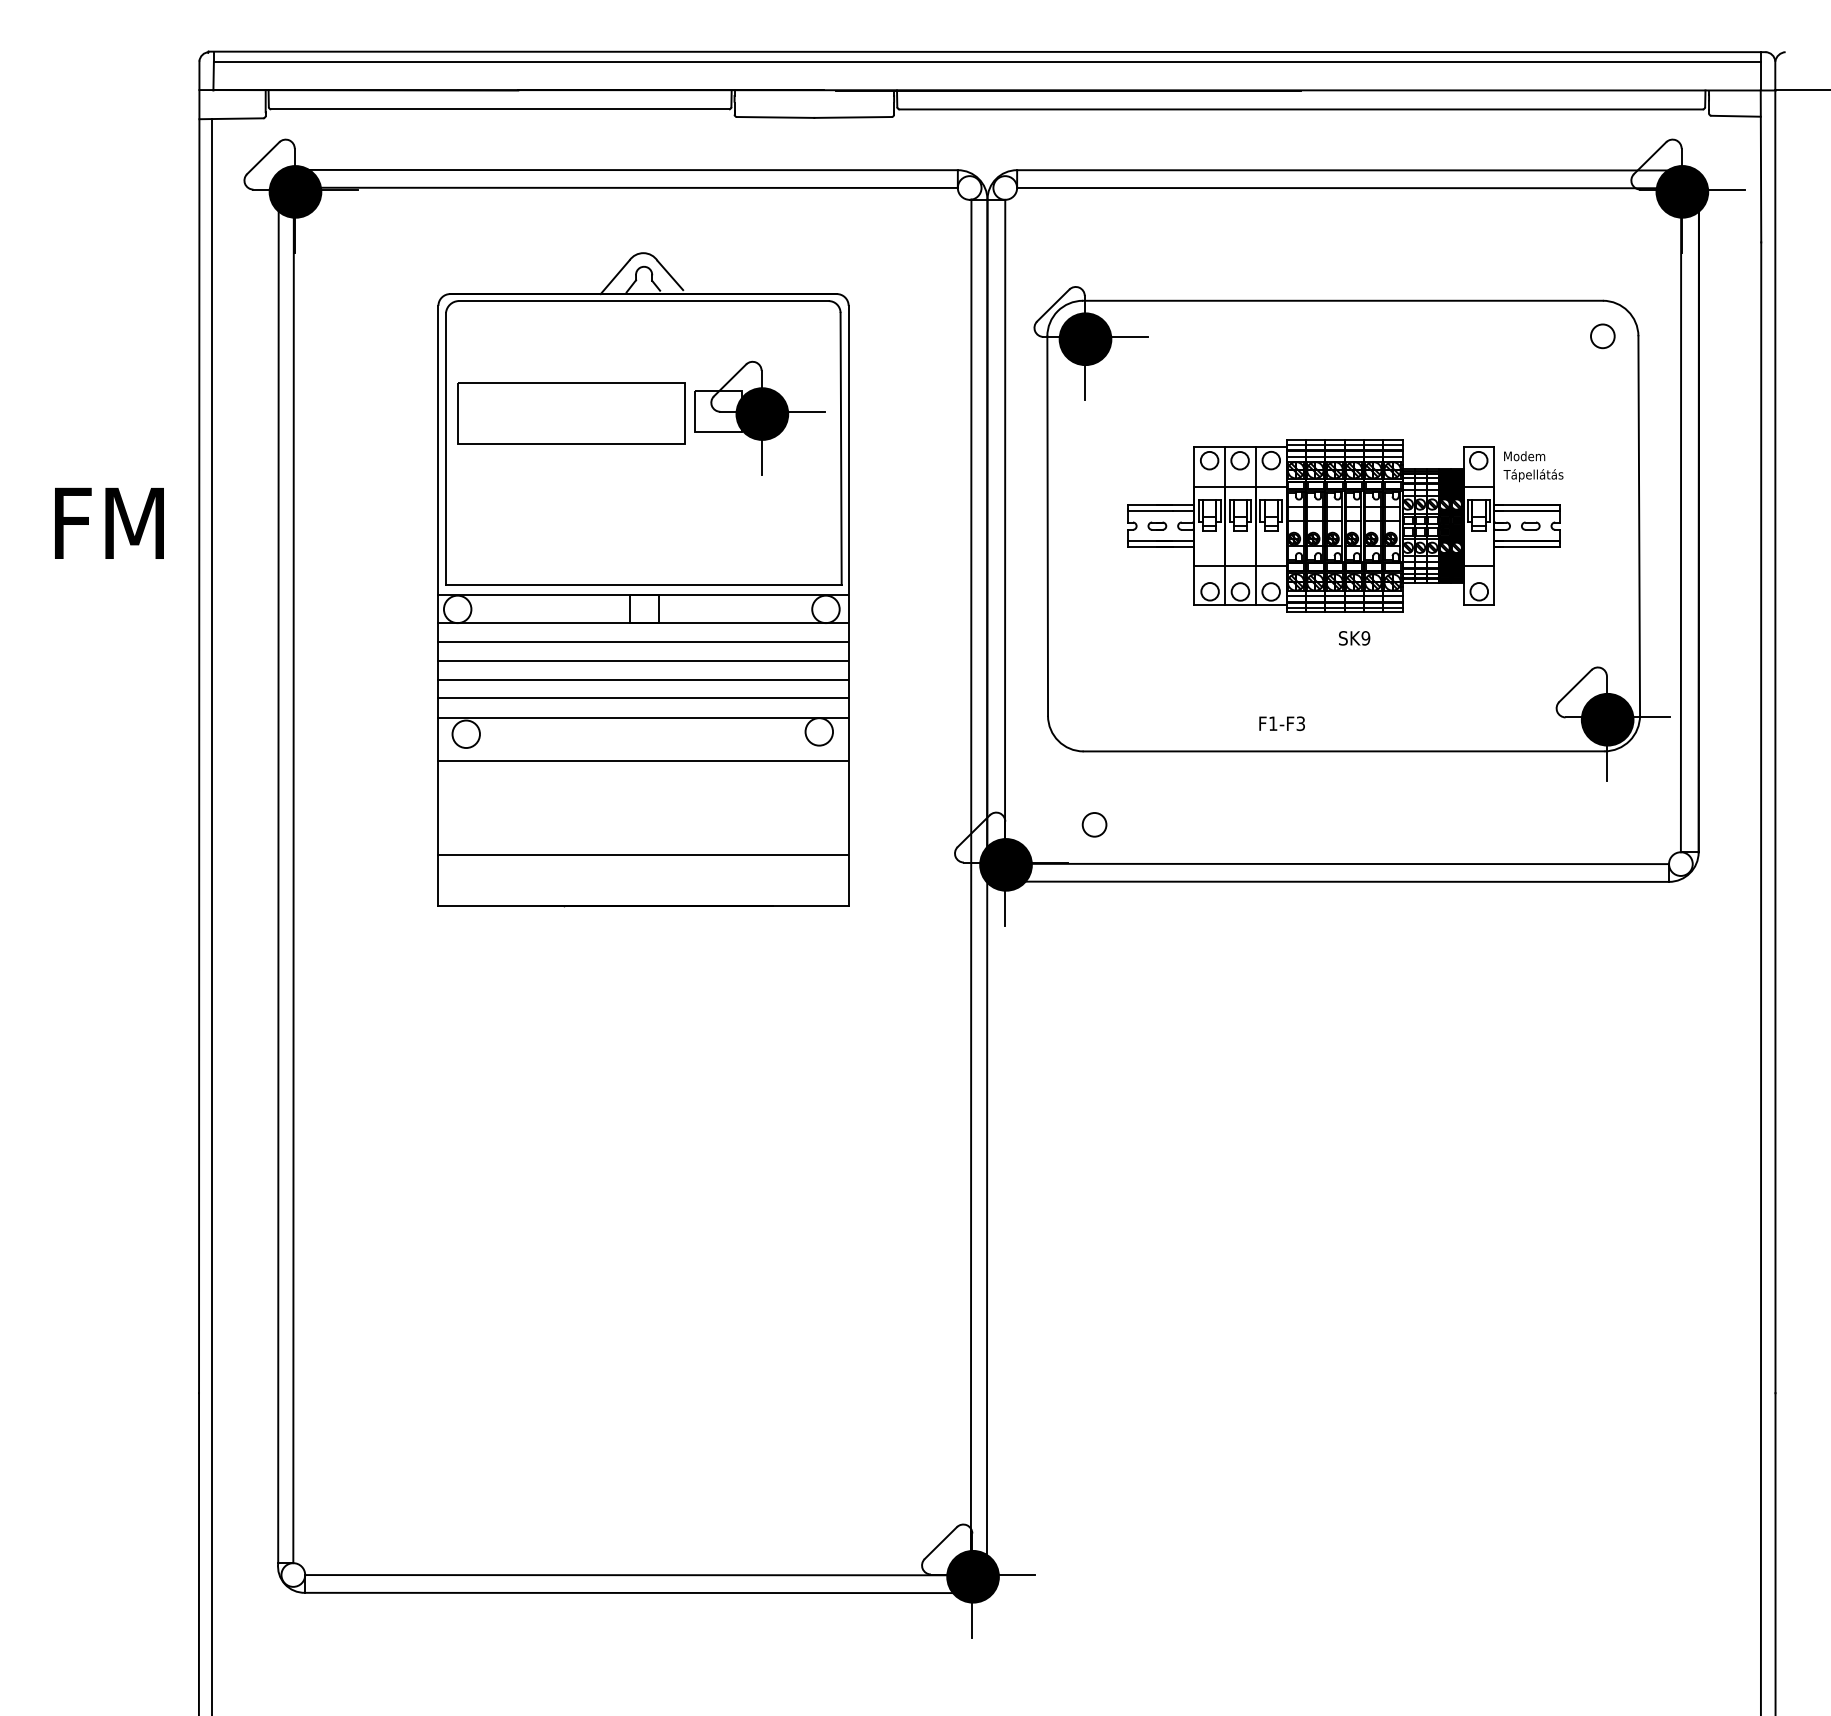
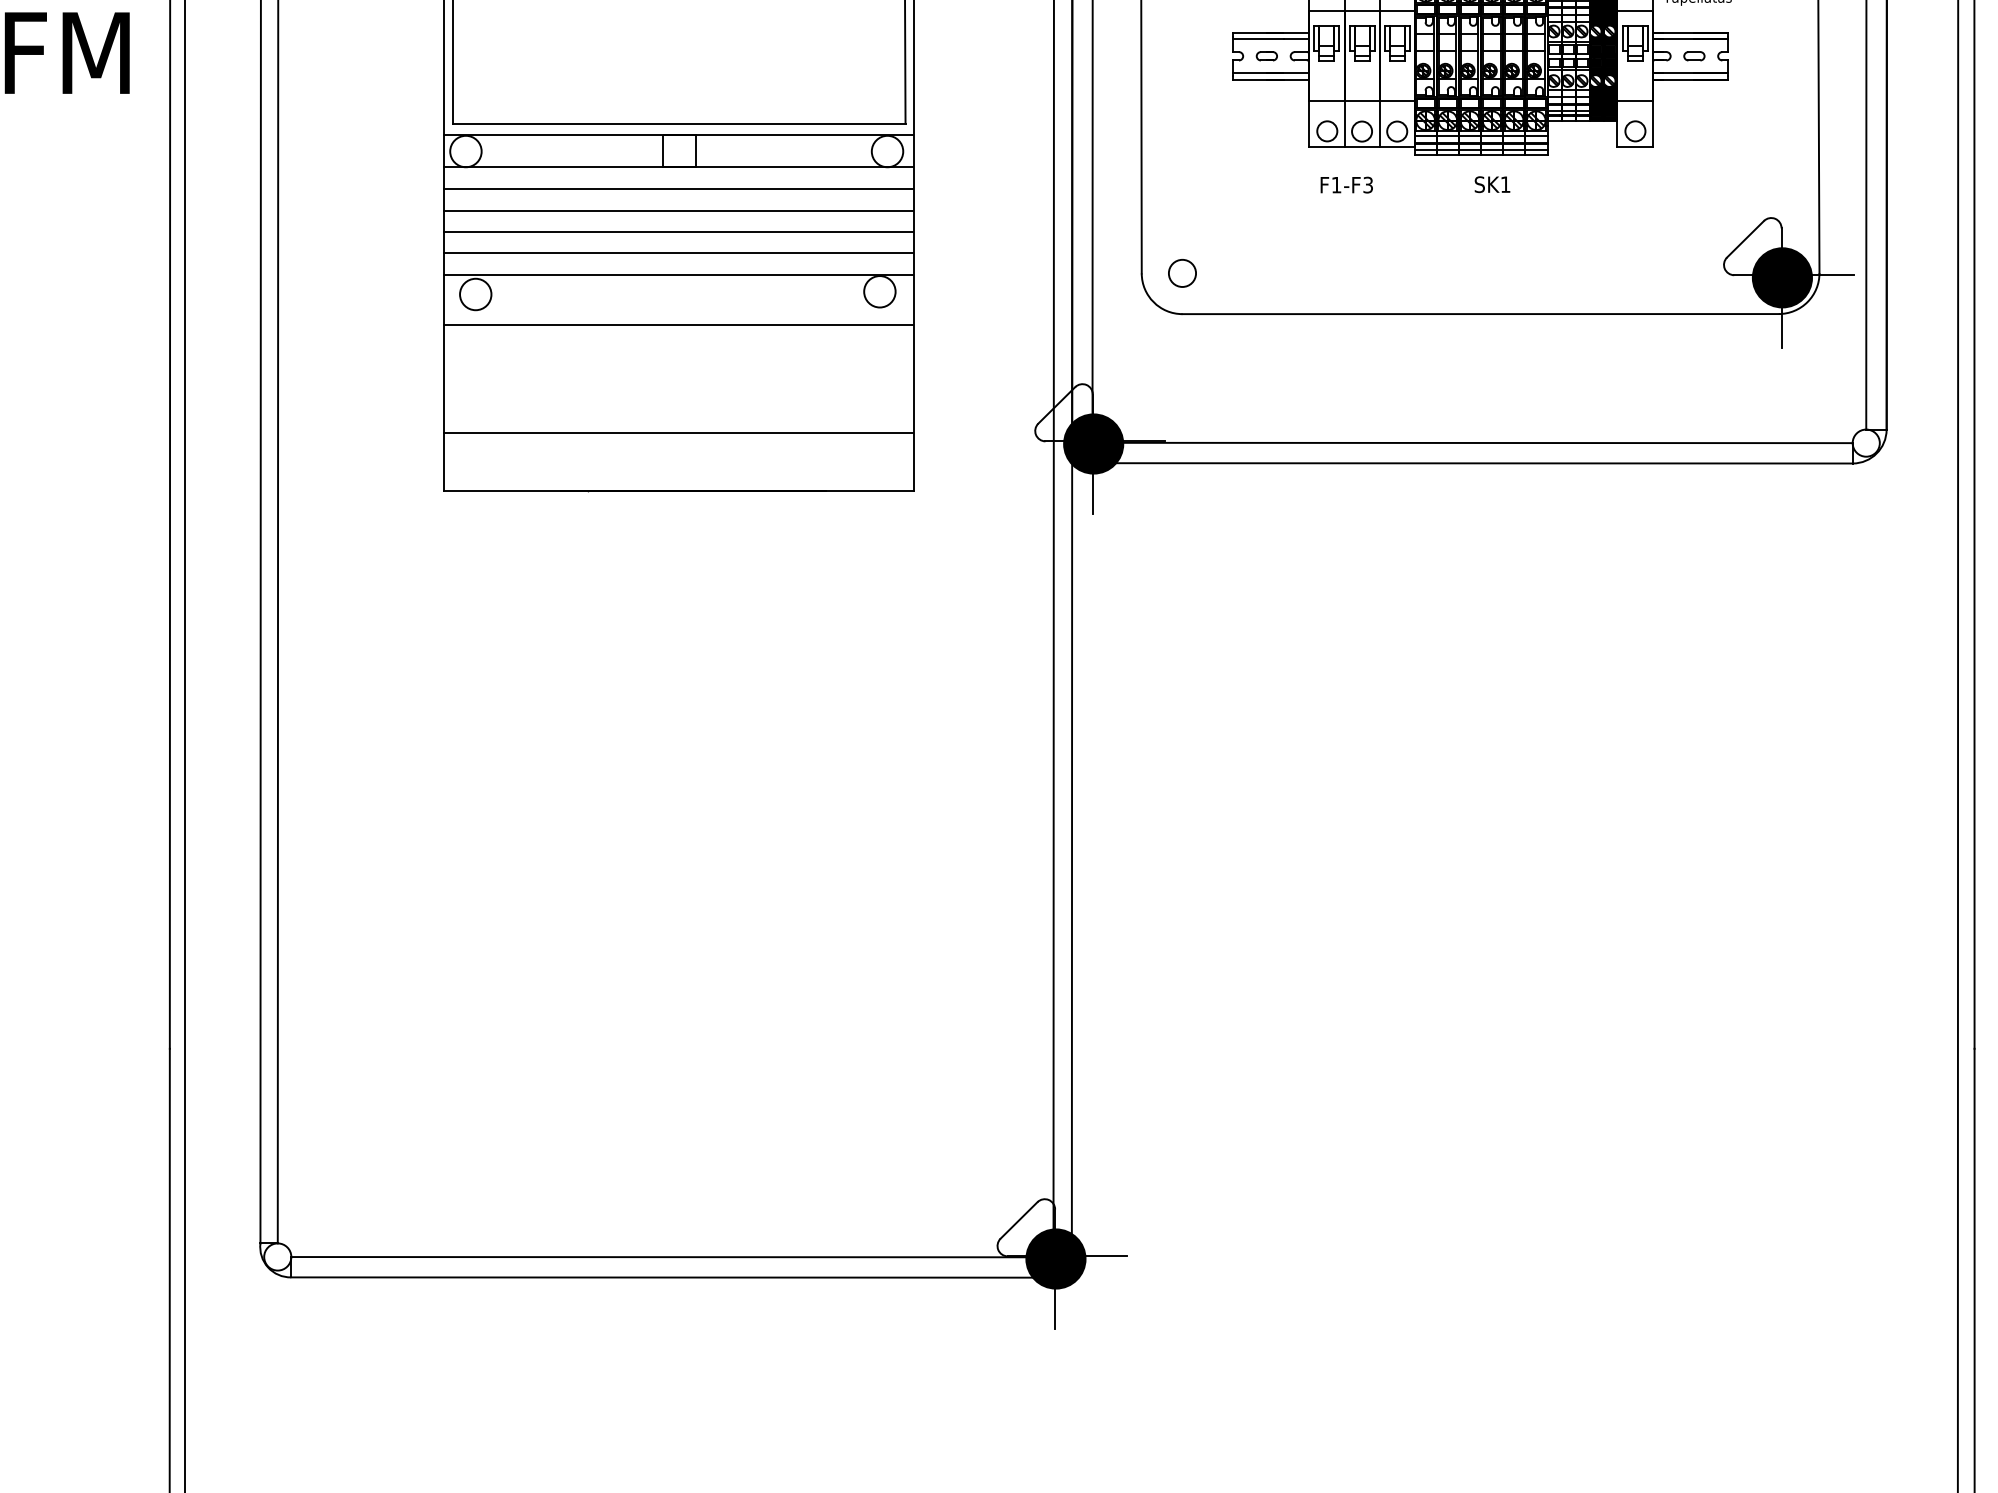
text: (1365, 638) -> (1505, 184), SK9 -> SK1
text: (1281, 723) -> (1346, 184), moved
circle: (1094, 824) -> (1182, 273), moved

